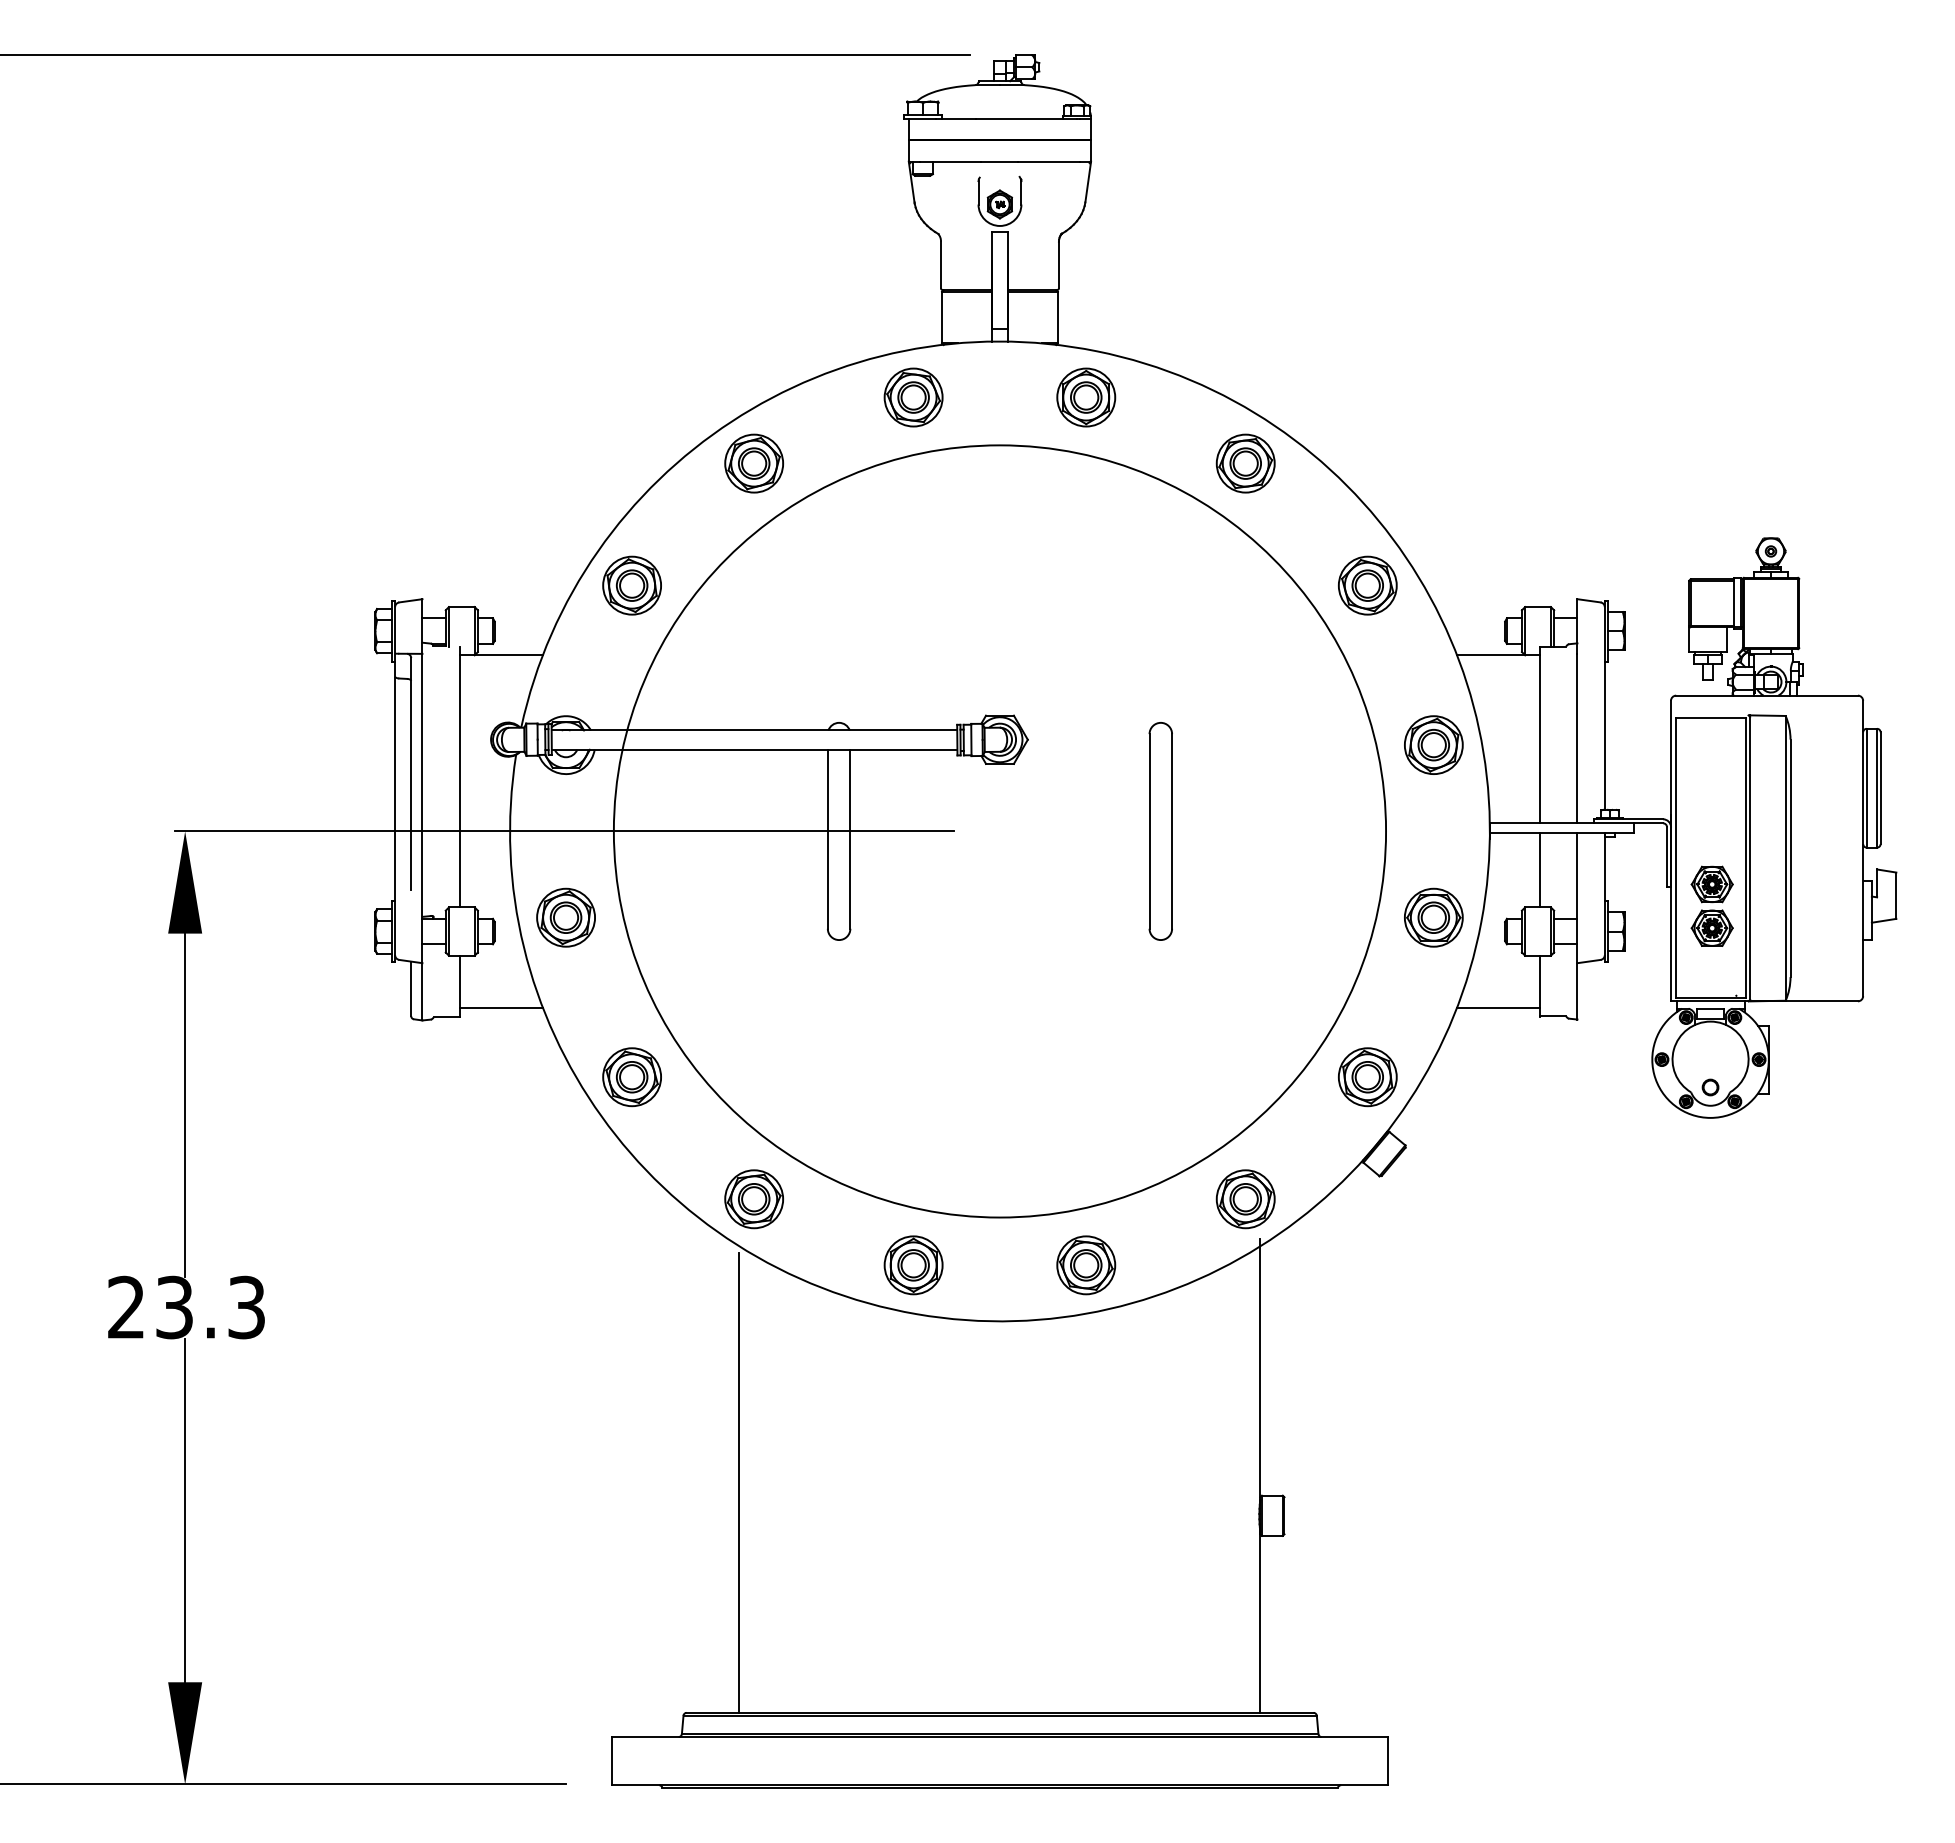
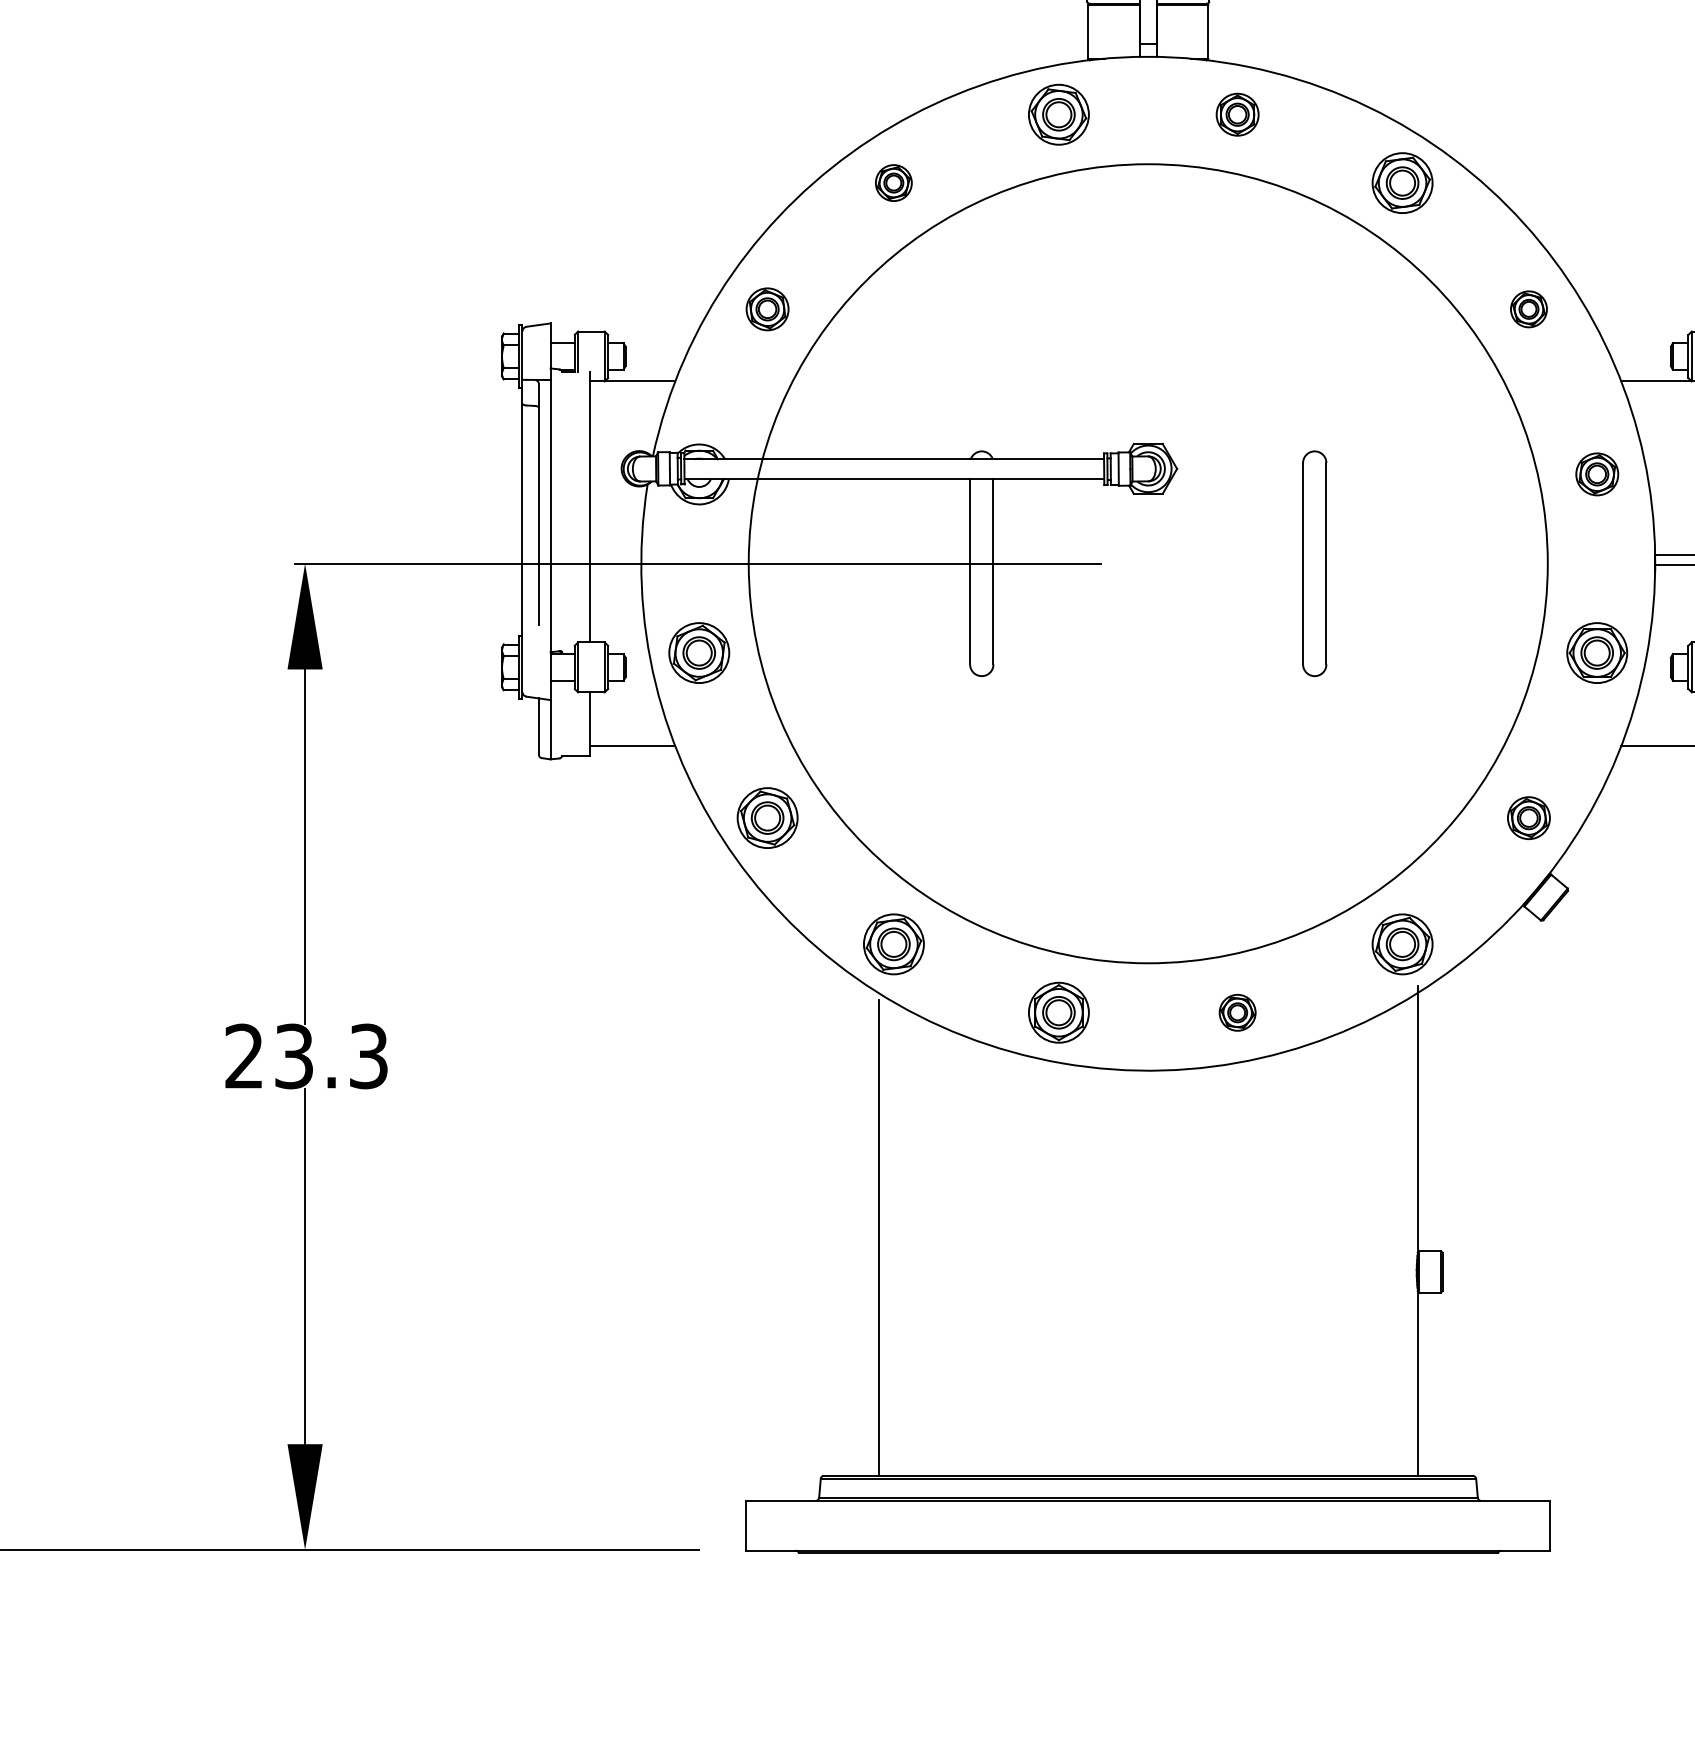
part: (1086, 397) -> (1237, 114), size x0.7
part: (753, 463) -> (893, 183), size x0.6
part: (631, 585) -> (766, 309), size x0.7
part: (1367, 585) -> (1528, 309), size x0.6
part: (1433, 744) -> (1596, 473), size x0.7
part: (1367, 1077) -> (1528, 818), size x0.7
part: (1086, 1265) -> (1237, 1012), size x0.6

